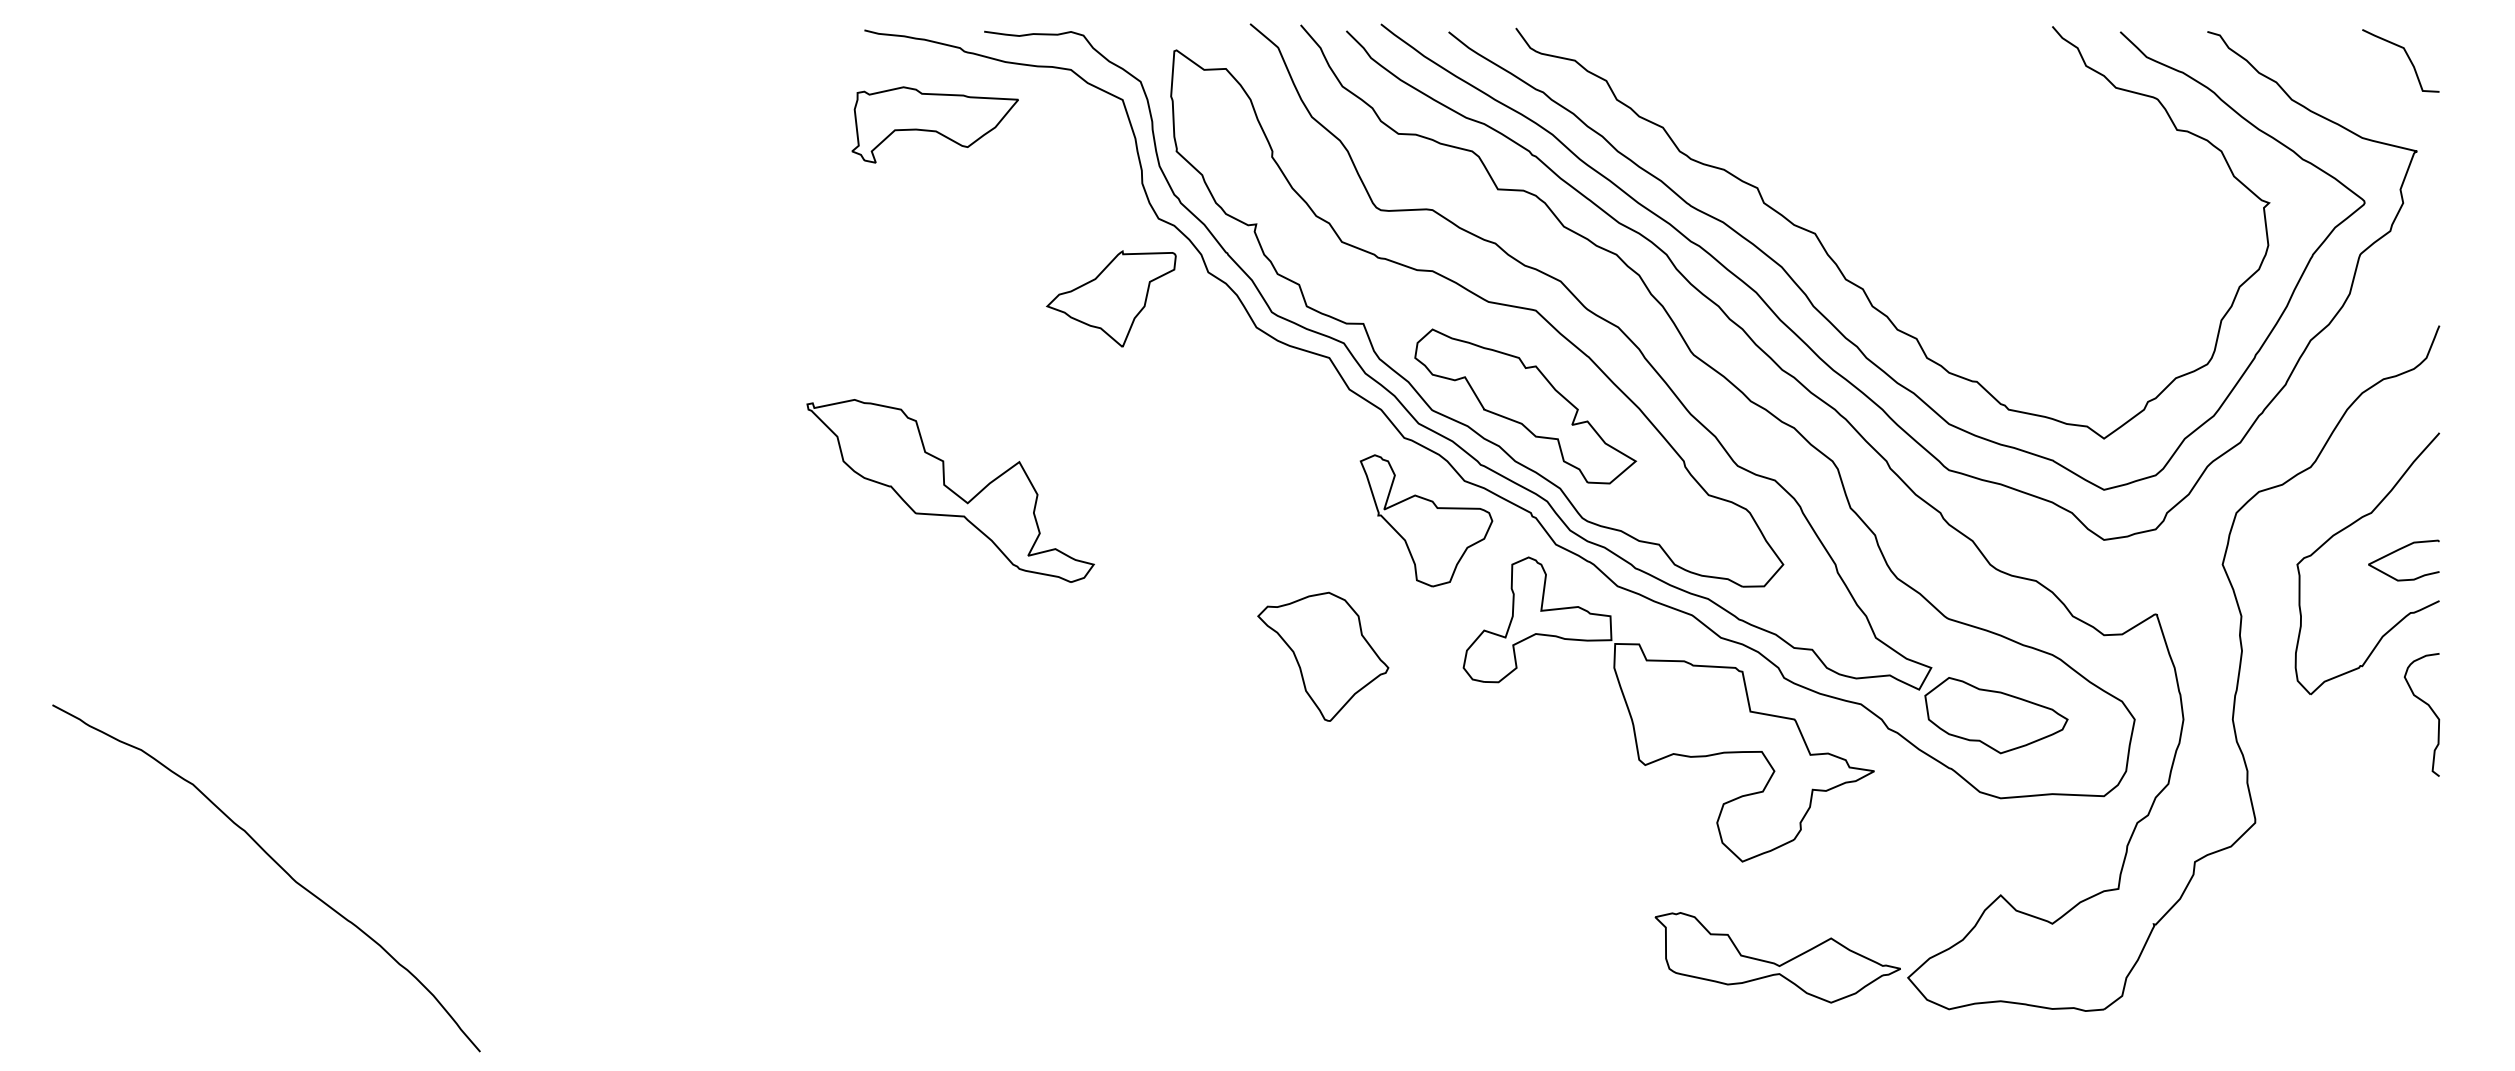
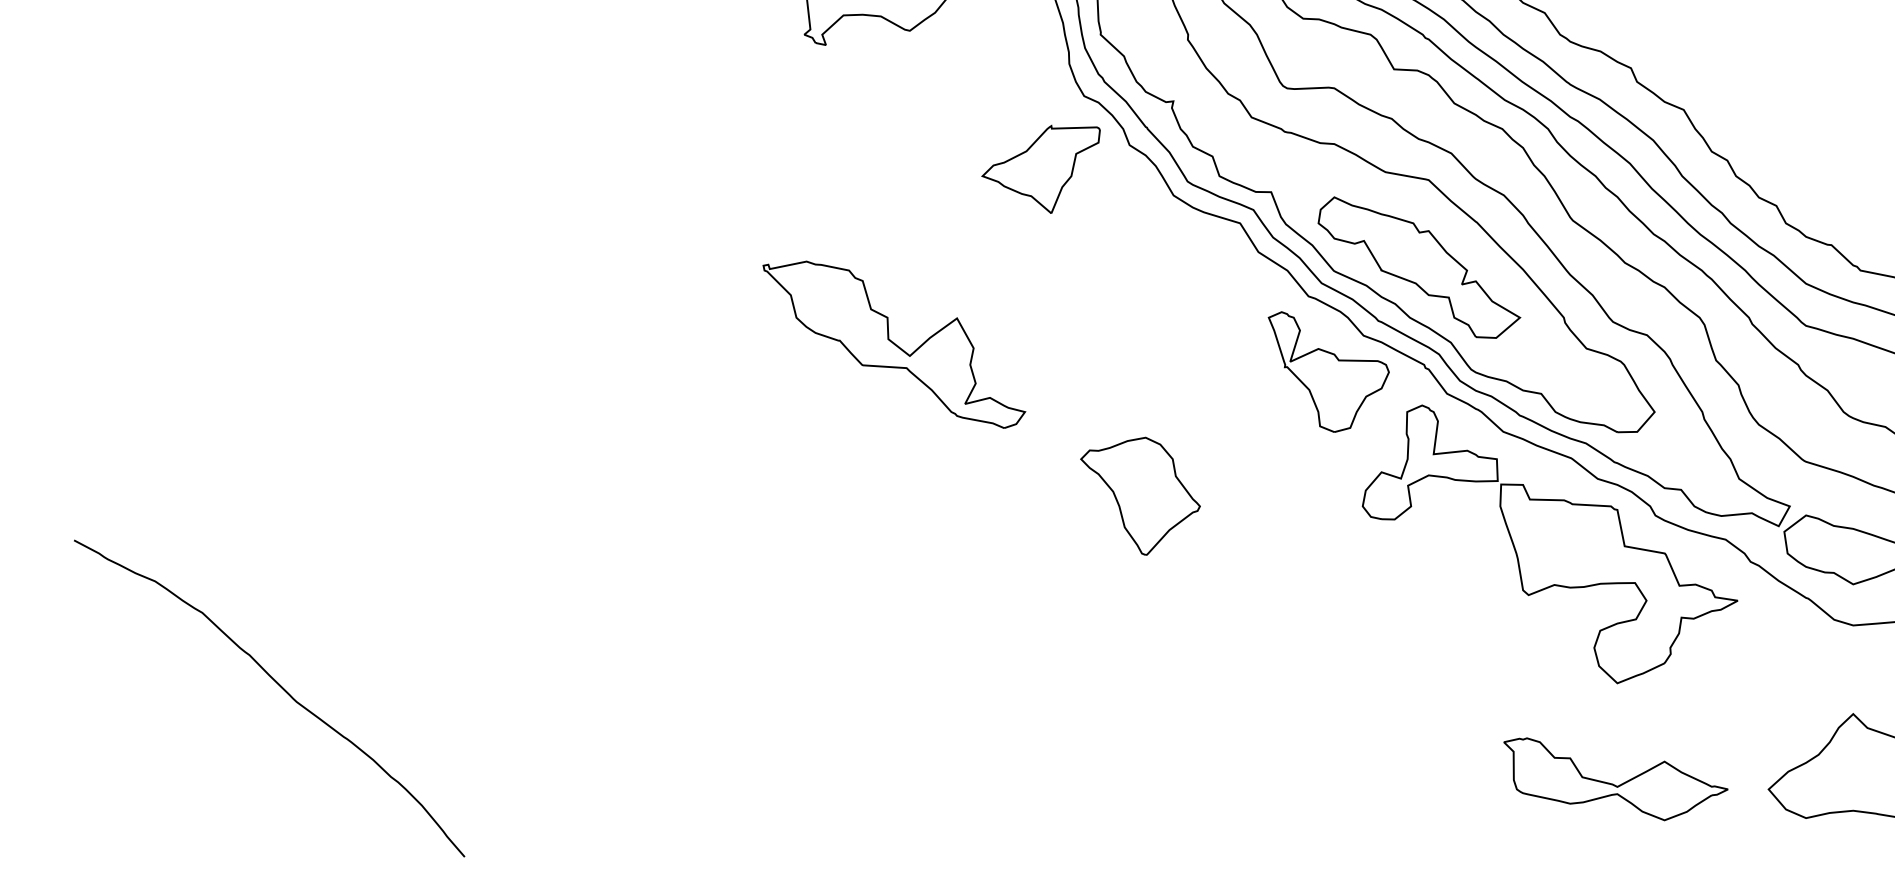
part: (1323, 656) -> (1140, 495), moved
part: (1777, 957) -> (1615, 779), moved

